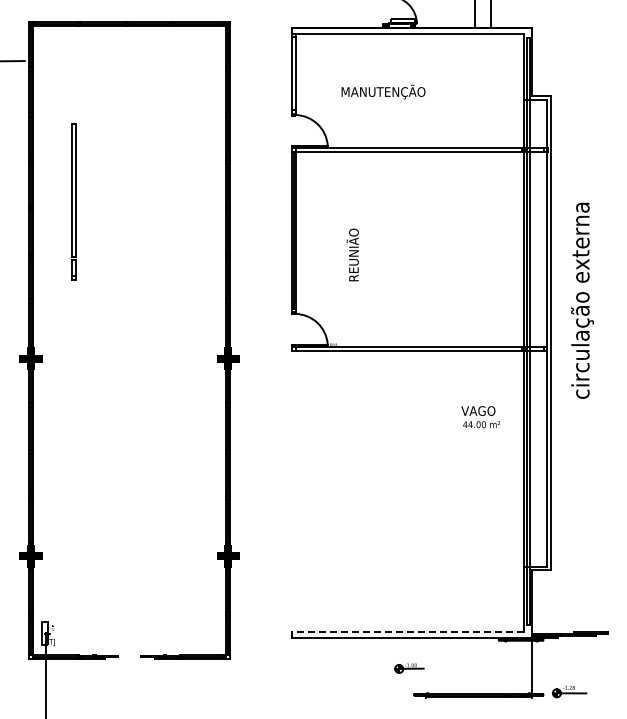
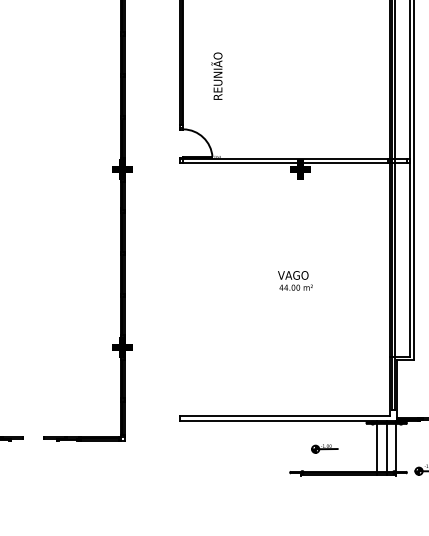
text: (352, 254) -> (216, 75), moved
fill: (425, 358) -> (300, 169), added
text: (480, 417) -> (295, 281), moved
line: (407, 632) -> (284, 416), dashed -> solid
line: (510, 666) -> (377, 447), added
line: (521, 666) -> (387, 447), added
part: (409, 668) -> (324, 448), moved

